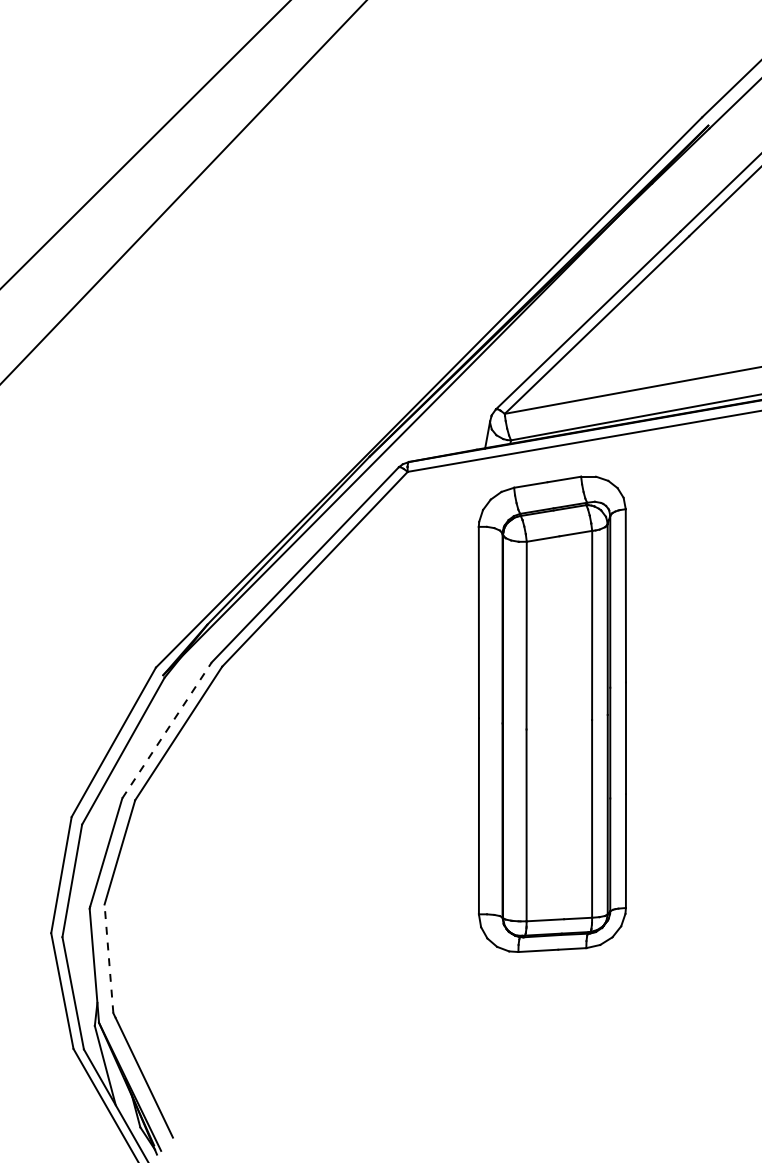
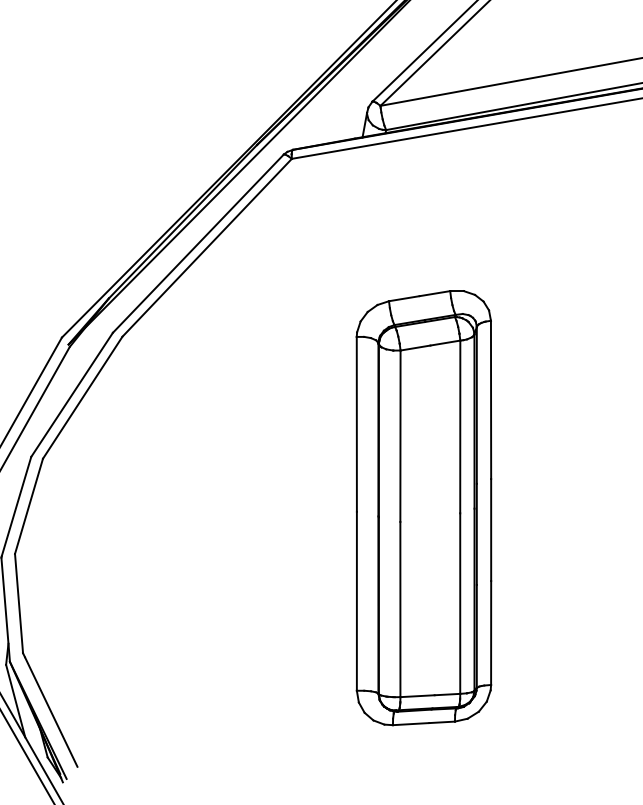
part: (551, 713) -> (423, 507), moved
line: (167, 729) -> (72, 394), dashed -> solid
line: (108, 958) -> (18, 603), dashed -> solid

